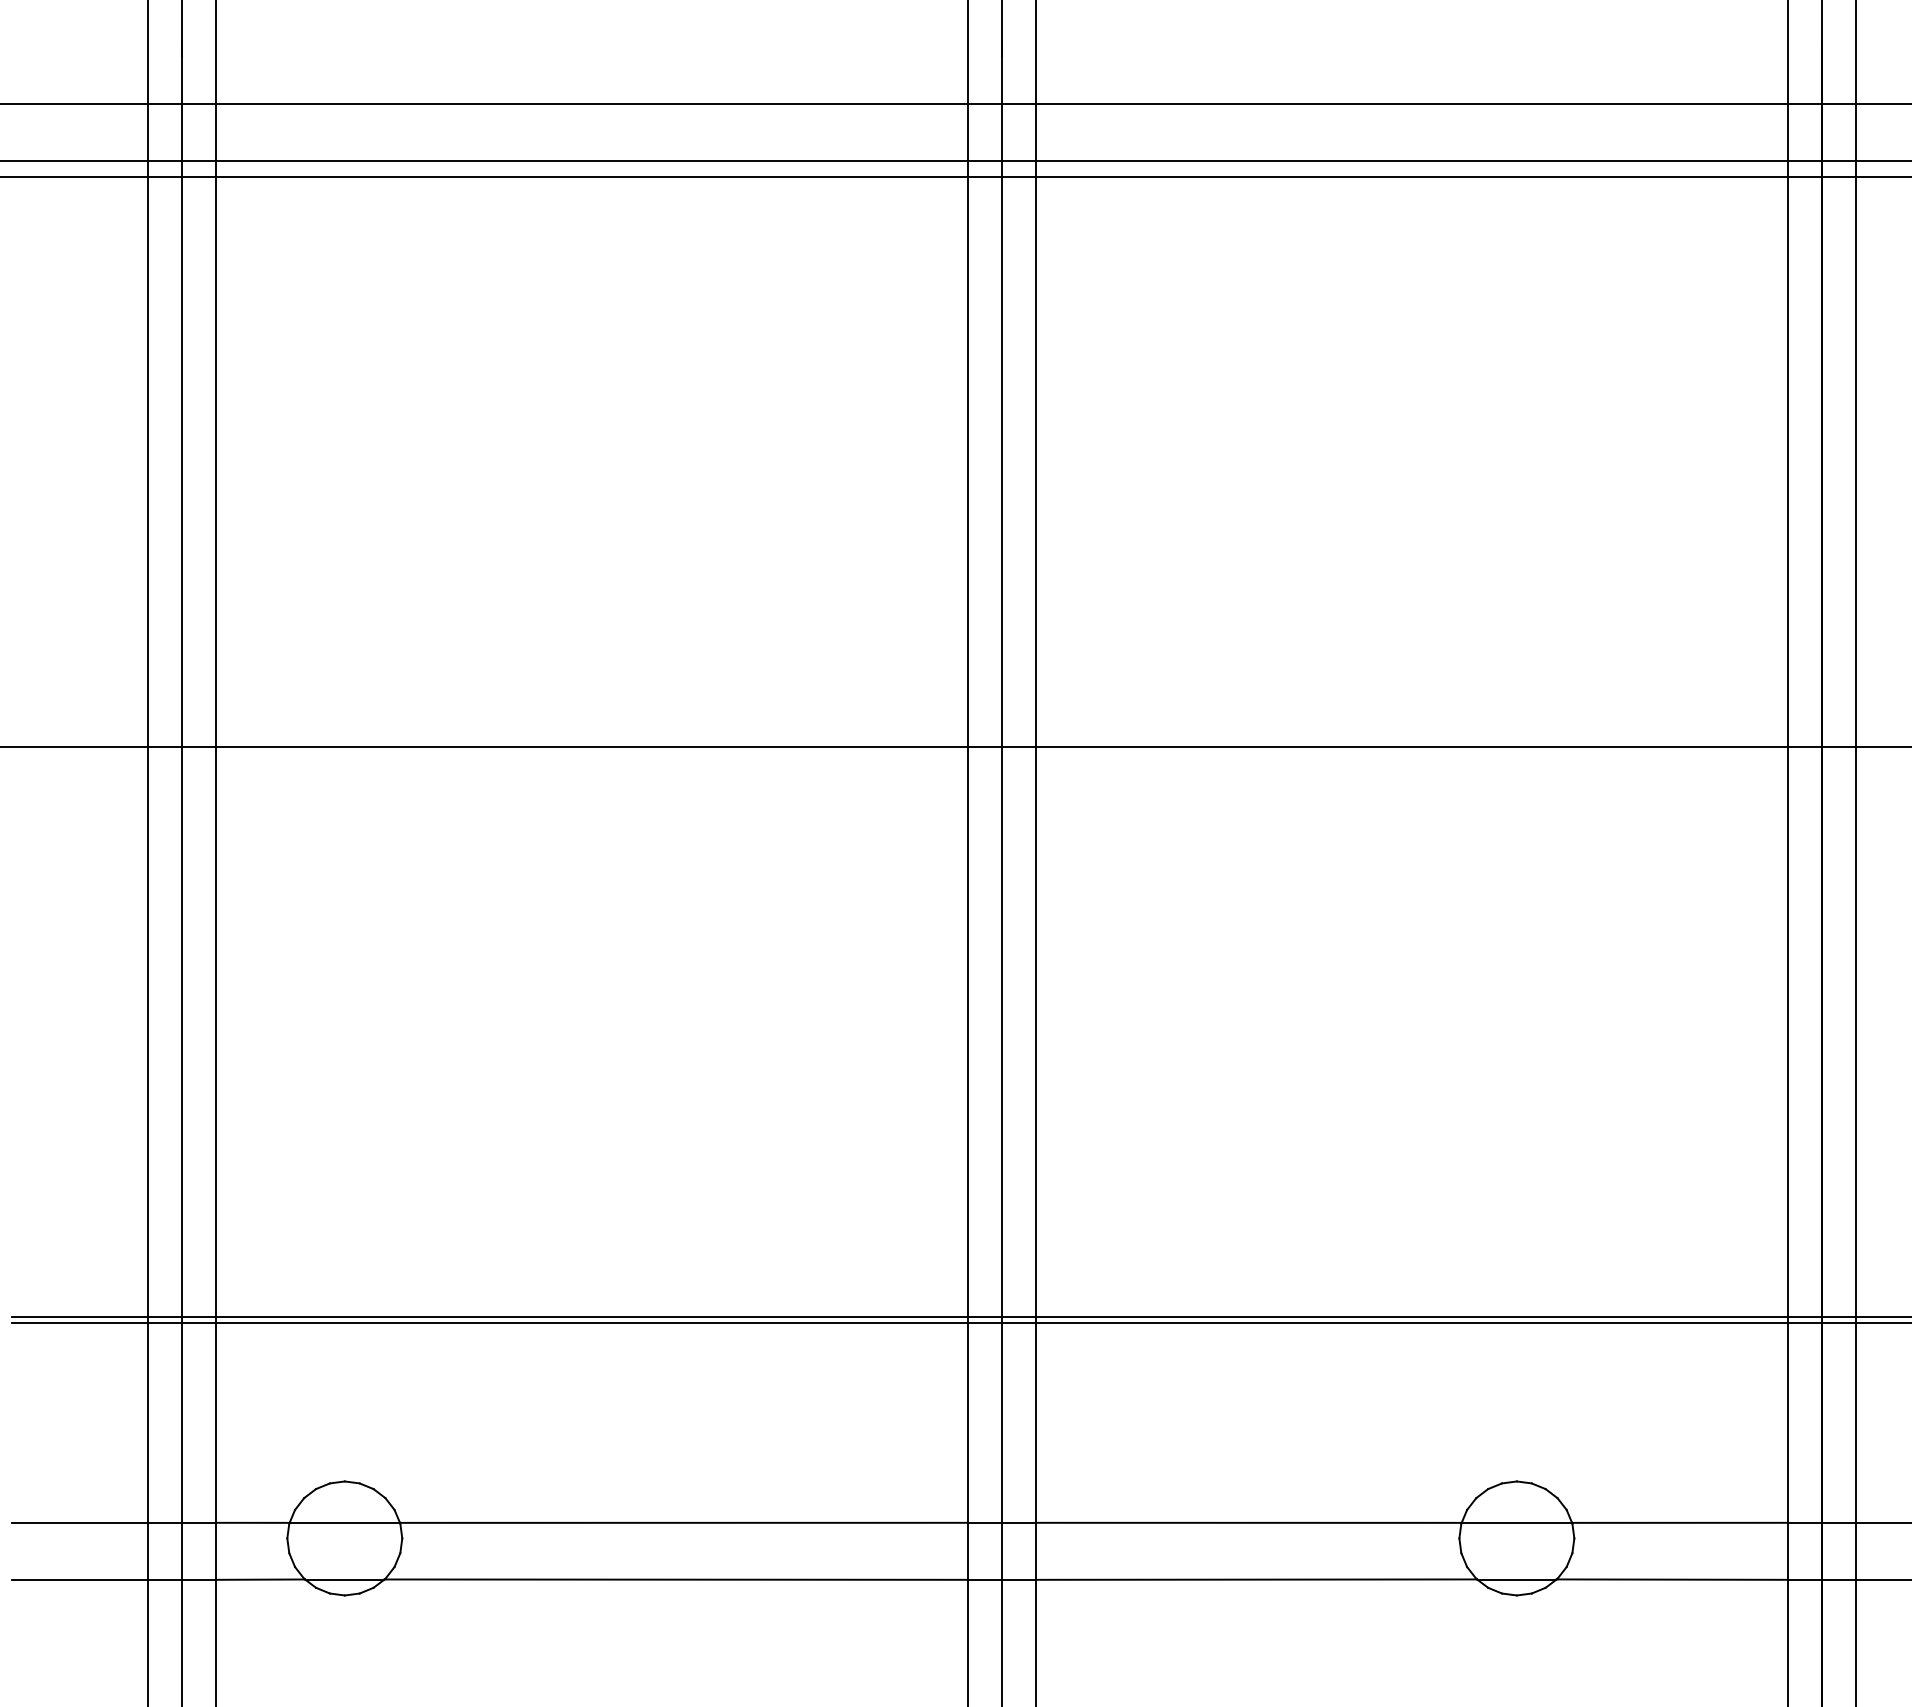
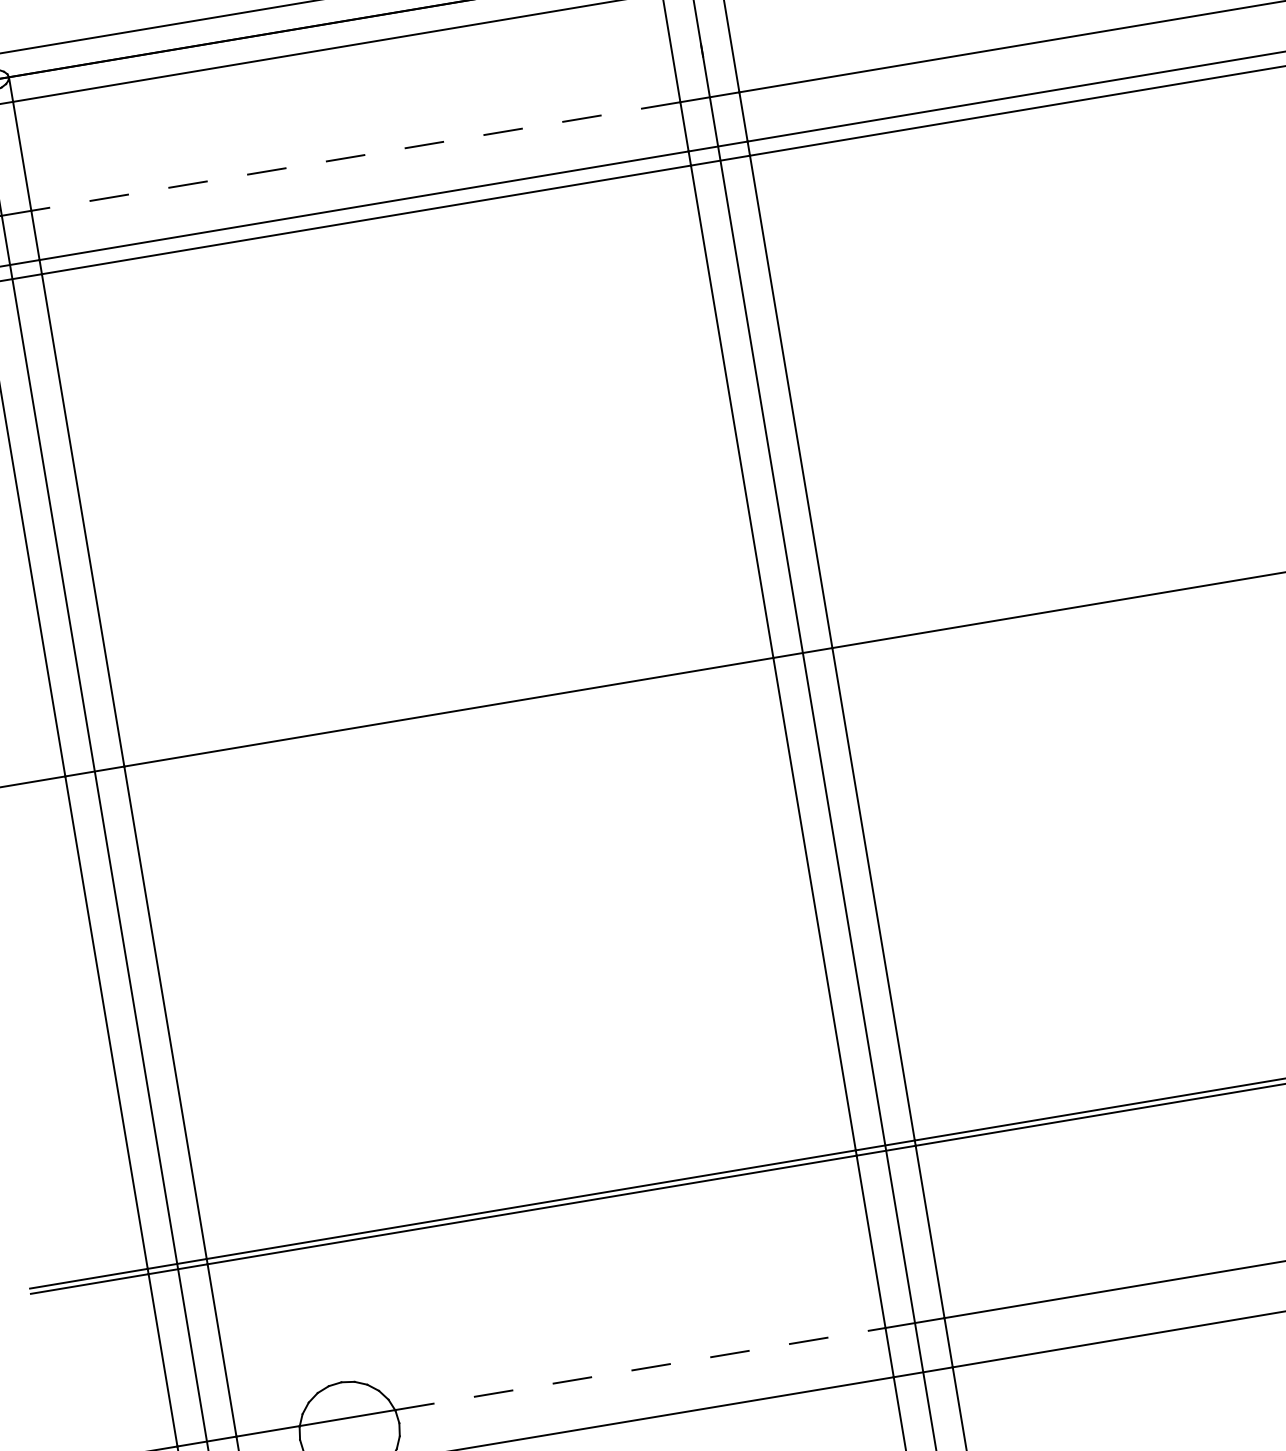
line: (592, 103) -> (356, 156), solid -> dashed
line: (683, 1522) -> (639, 1368), solid -> dashed

